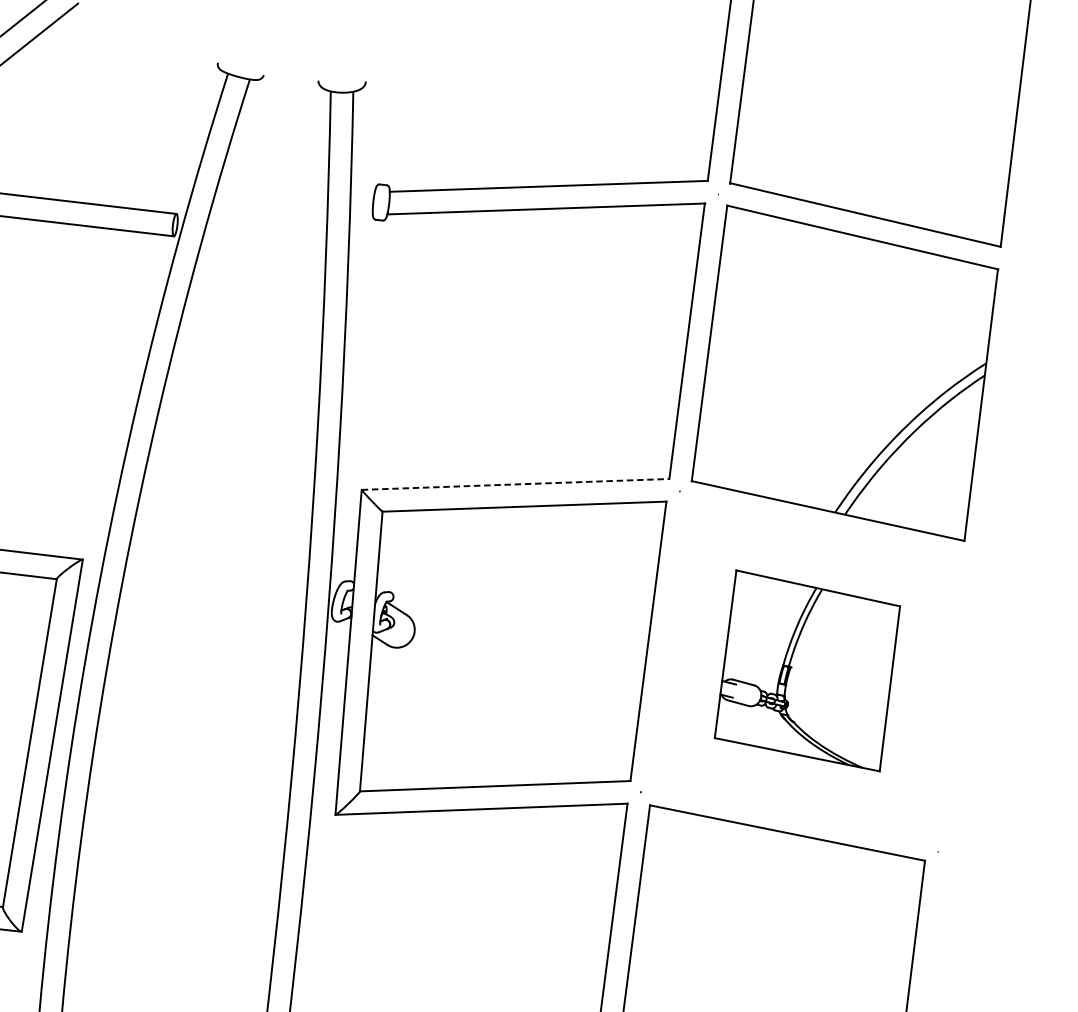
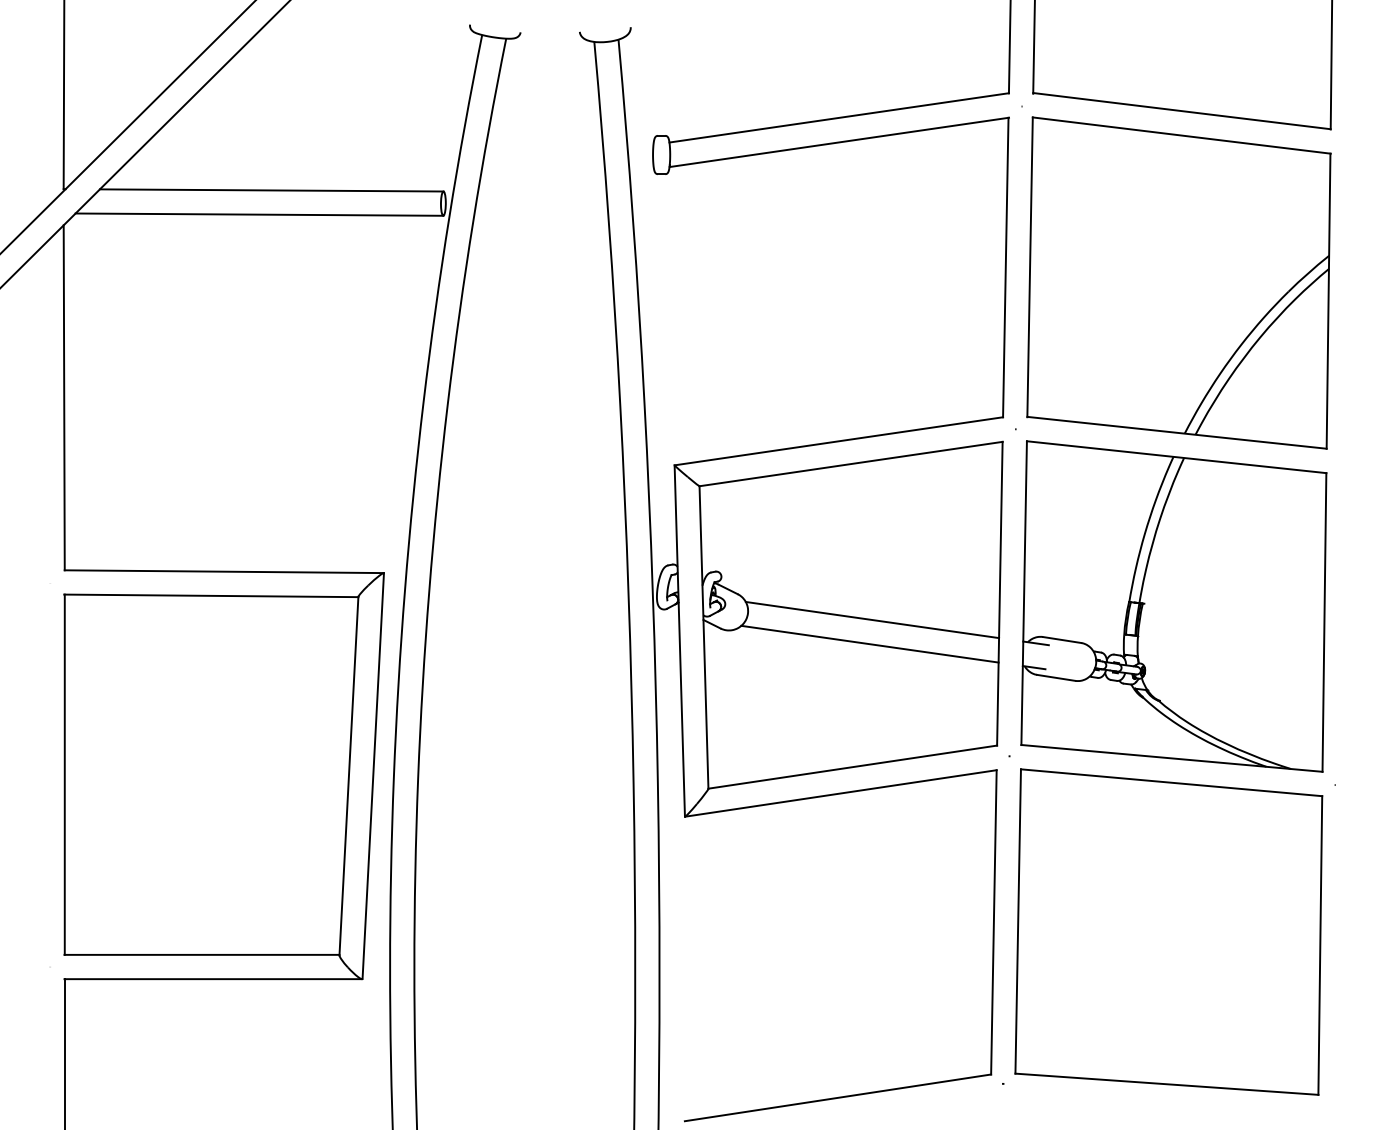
line: (515, 484) -> (838, 441), dashed -> solid
line: (528, 652) -> (872, 619), added
part: (807, 670) -> (1173, 606), size x1.67
line: (523, 673) -> (869, 643), added

